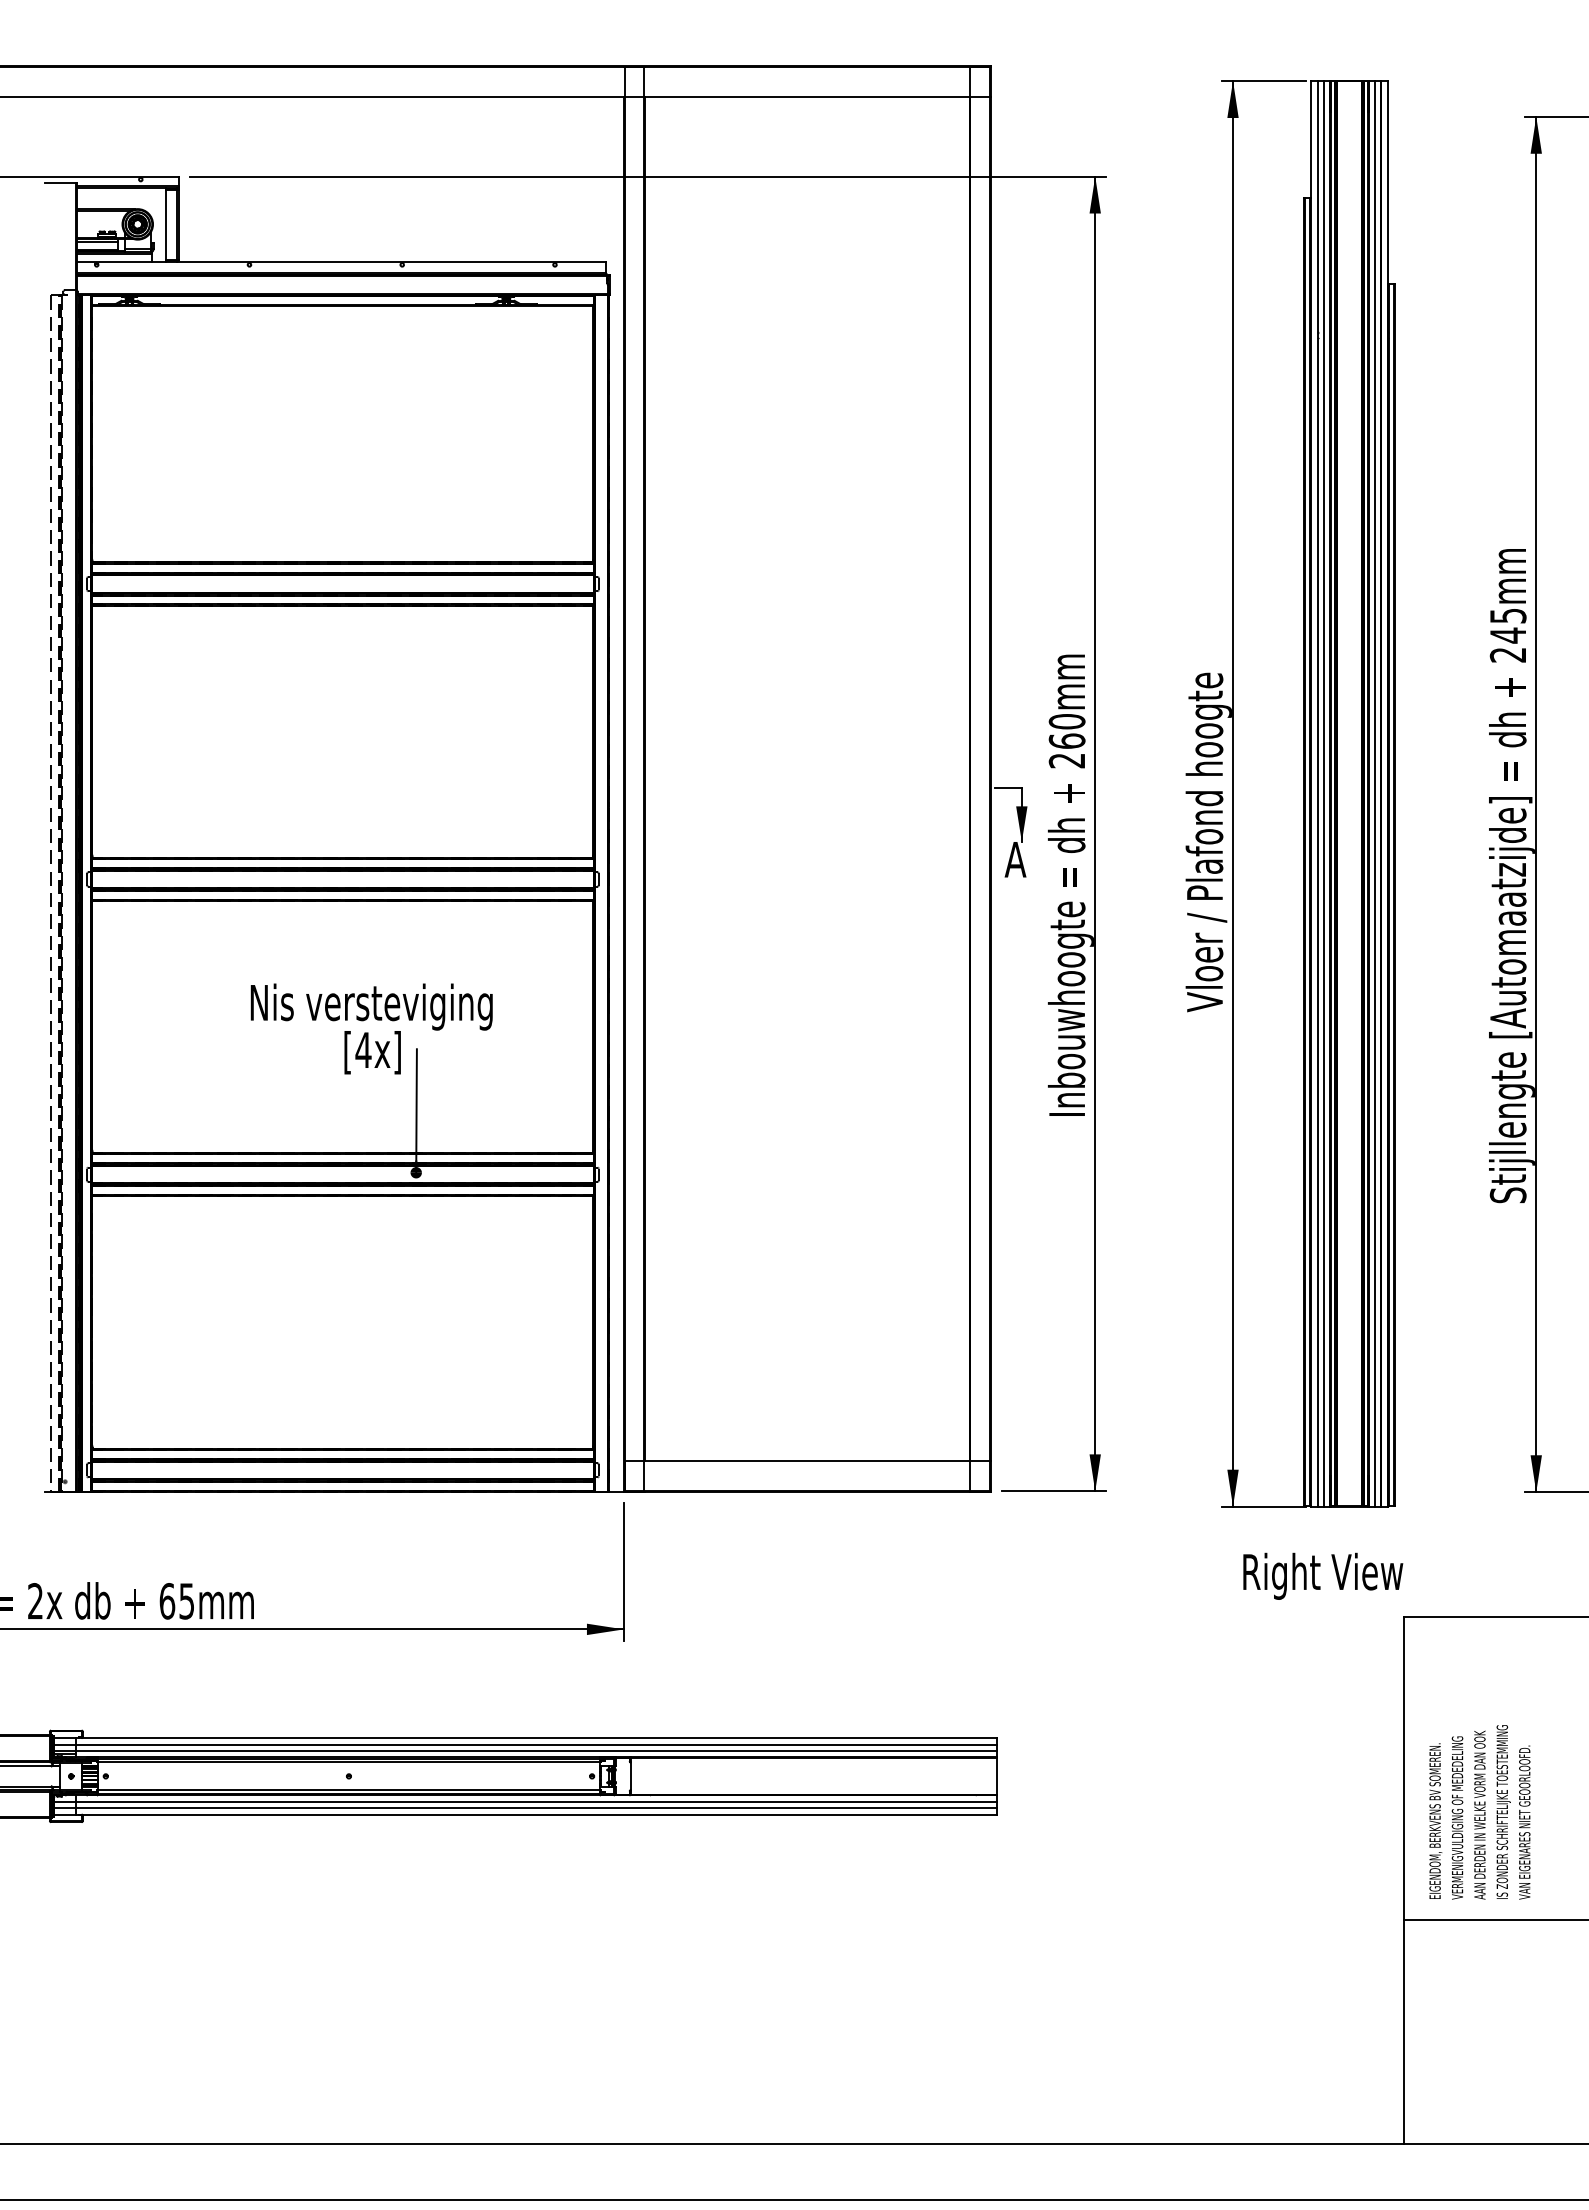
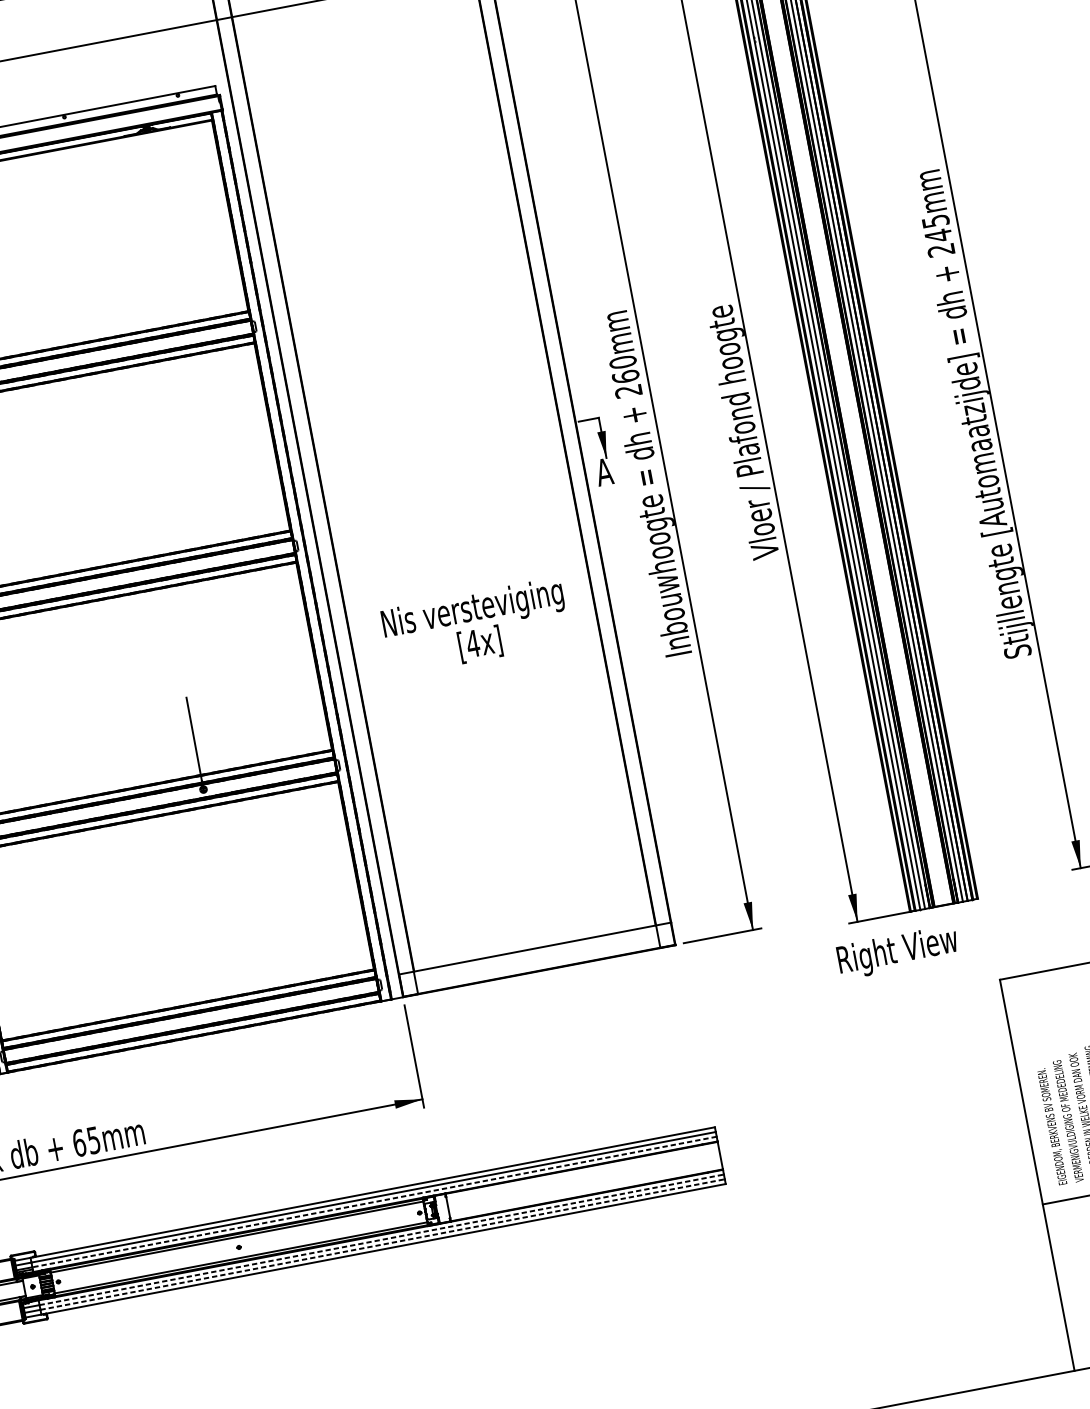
text: (371, 1028) -> (475, 626), moved
text: (1323, 1575) -> (898, 951), moved
line: (536, 1750) -> (374, 1201), solid -> dashed
line: (536, 1801) -> (381, 1239), solid -> dashed
line: (536, 1808) -> (382, 1244), solid -> dashed

